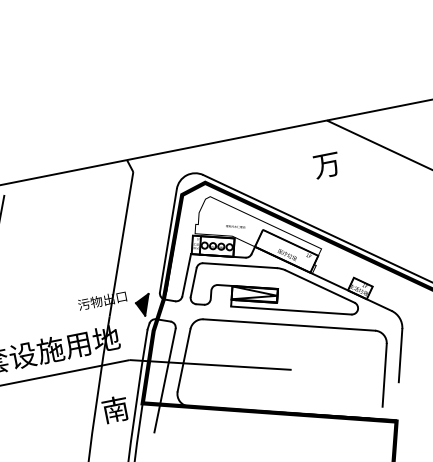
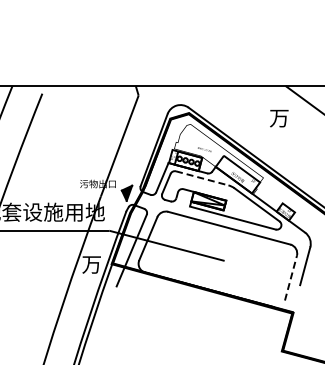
line: (240, 265) -> (202, 178), solid -> dashed
line: (385, 374) -> (291, 277), solid -> dashed
text: (114, 408) -> (91, 263), 南 -> 万

